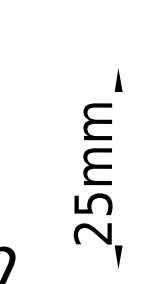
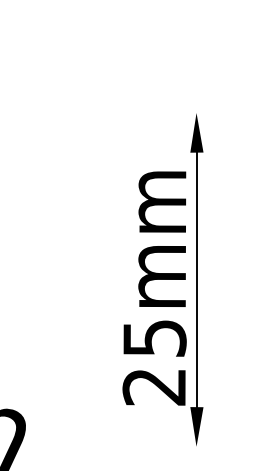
line: (118, 163) -> (196, 271), added

